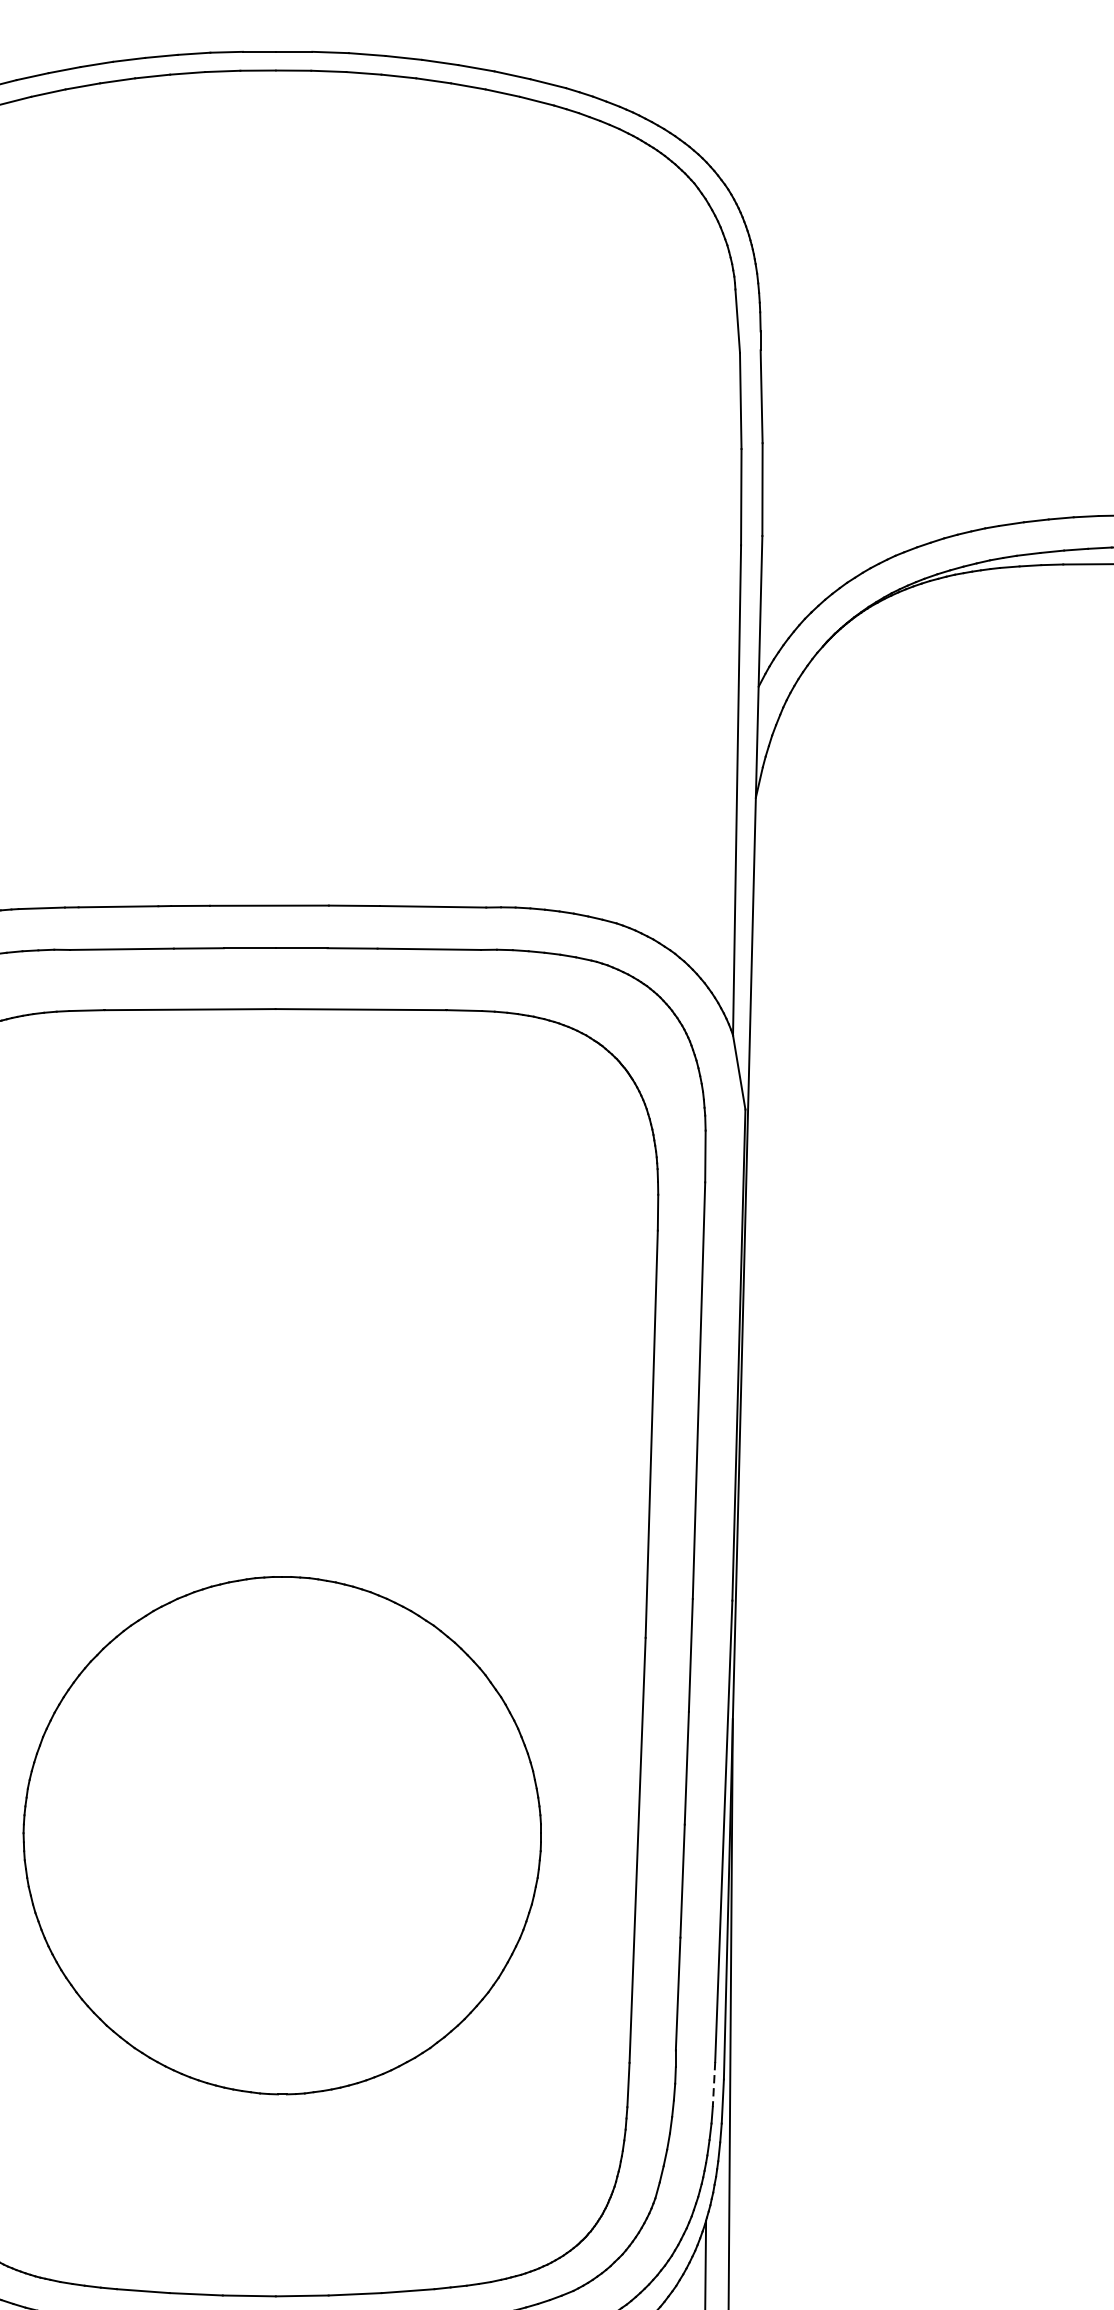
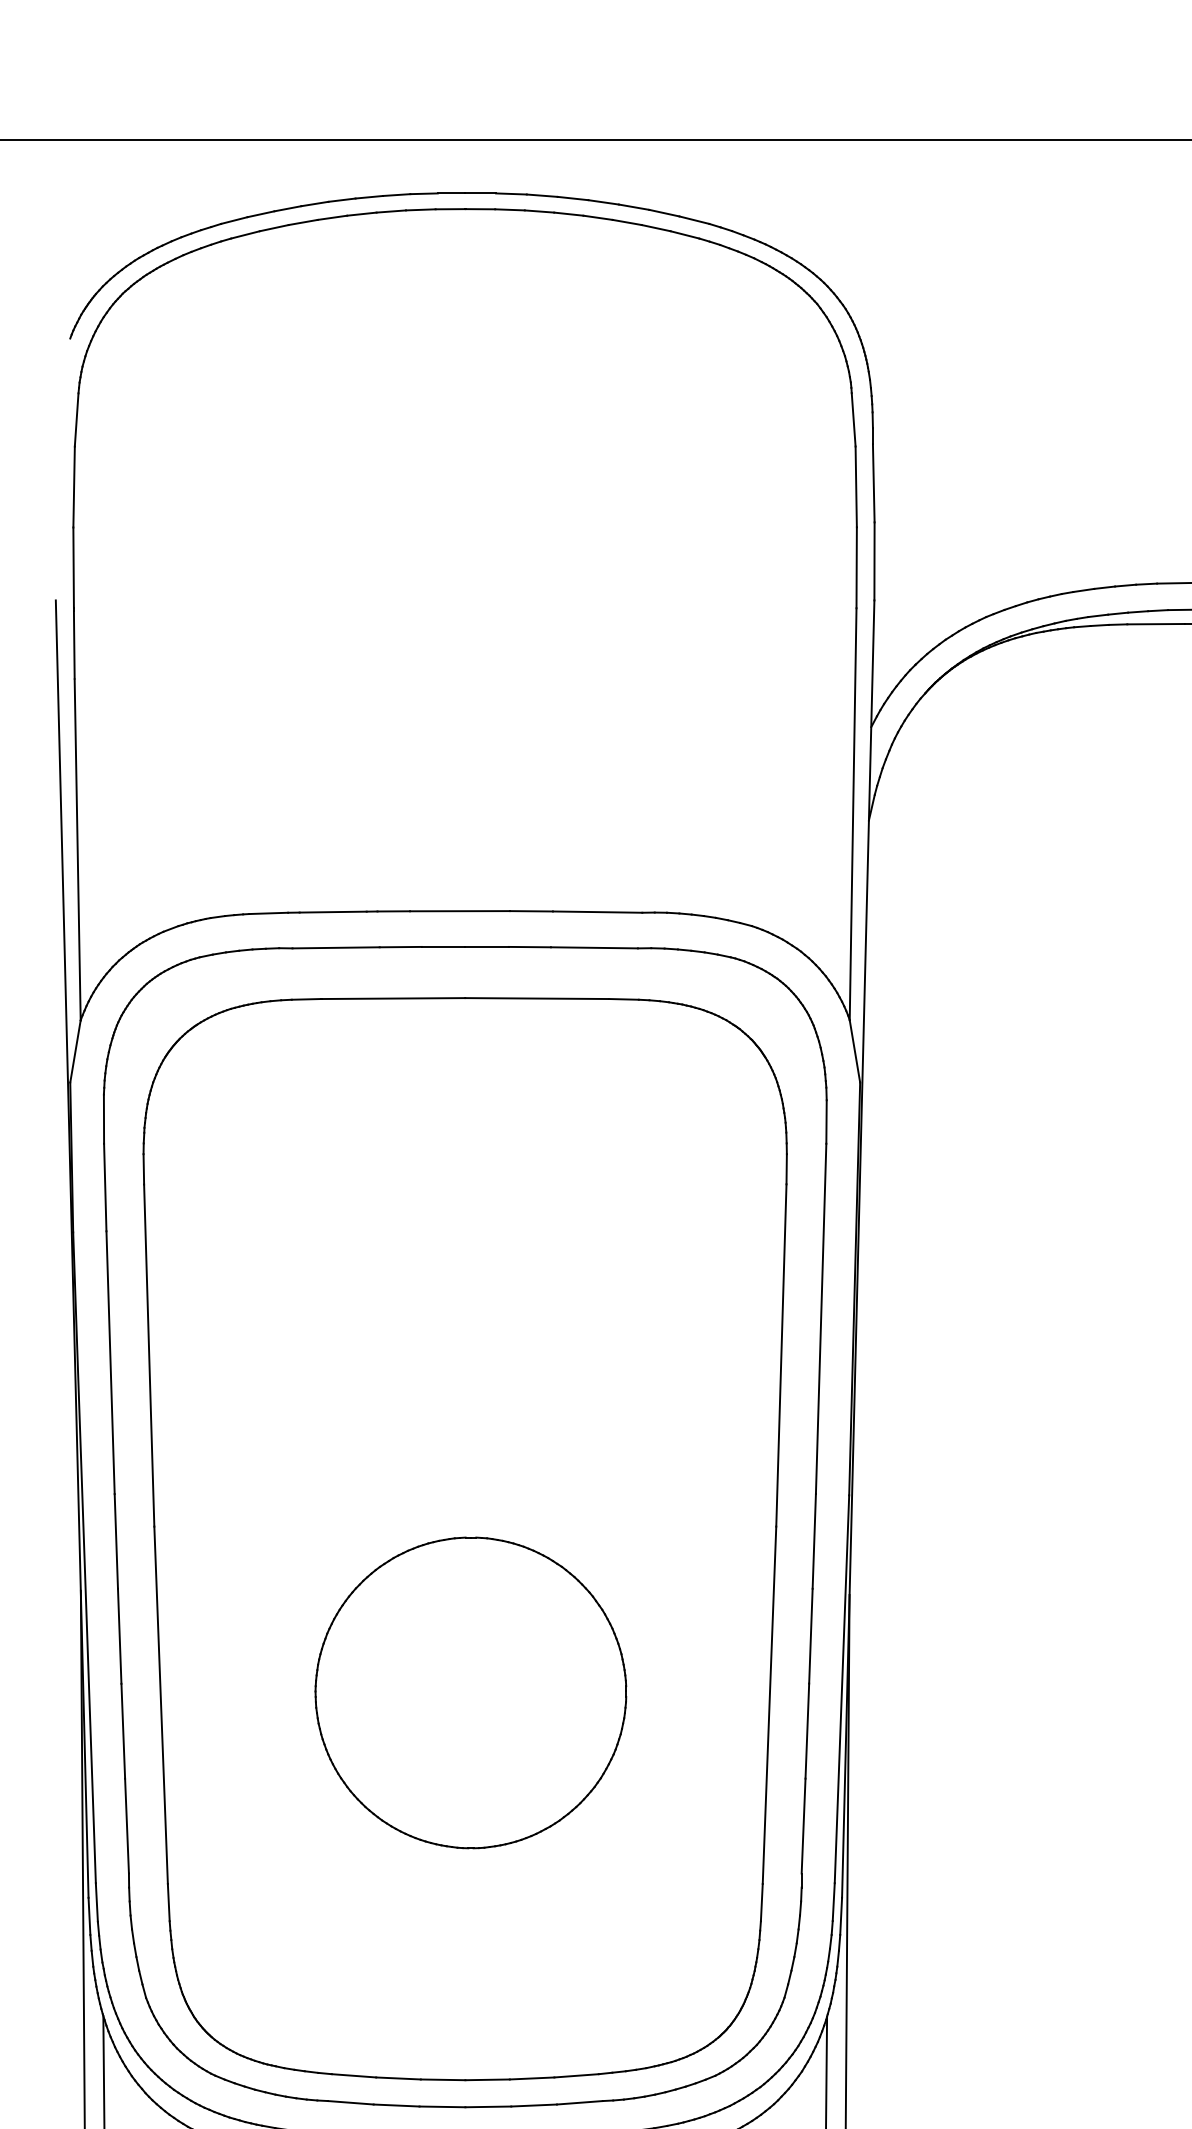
part: (281, 1835) -> (470, 1692), size x0.71
line: (713, 2084) -> (833, 1902), dashed -> solid

